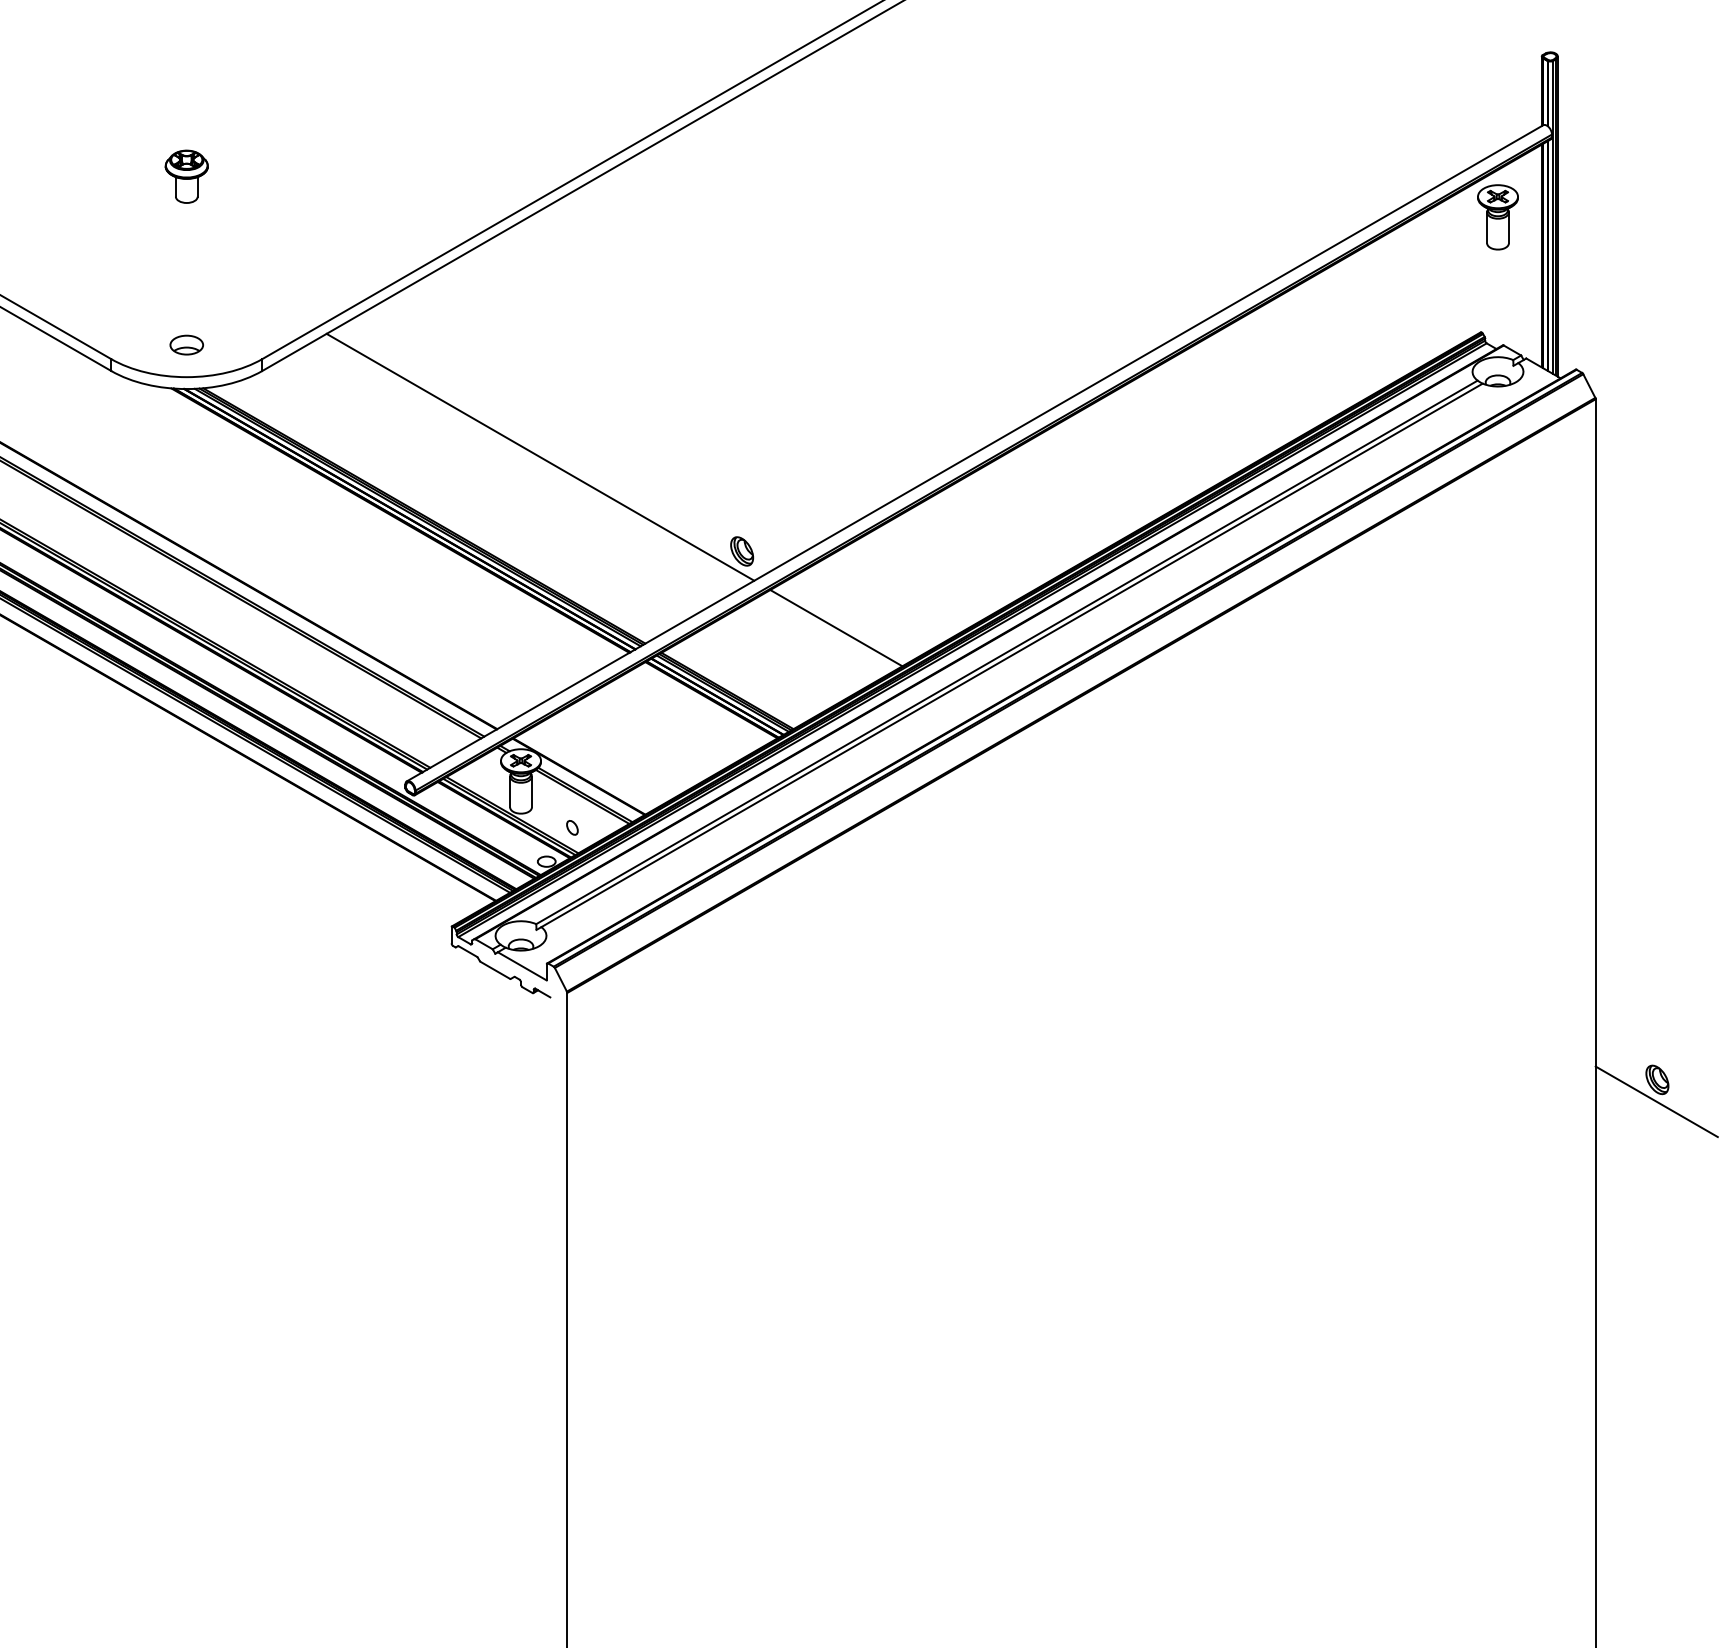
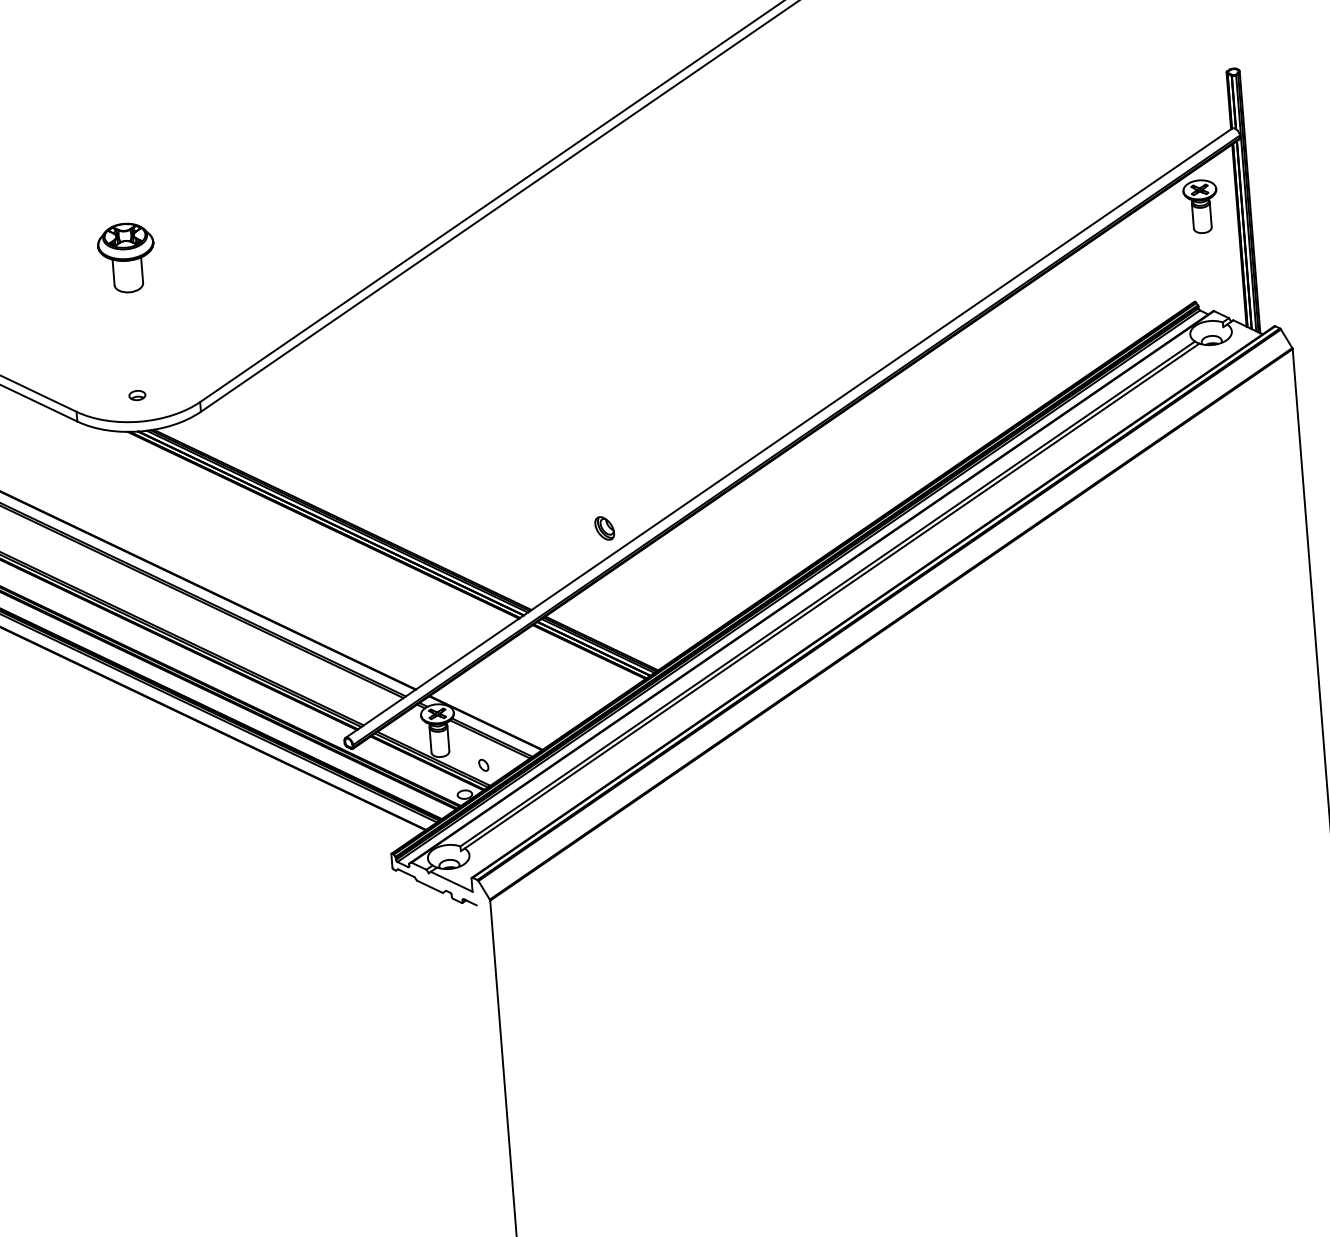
part: (186, 176) -> (126, 257), size x1.6
part: (186, 344) -> (137, 395), size x0.6
line: (540, 456) -> (433, 463), removed
line: (836, 628) -> (686, 585), removed

